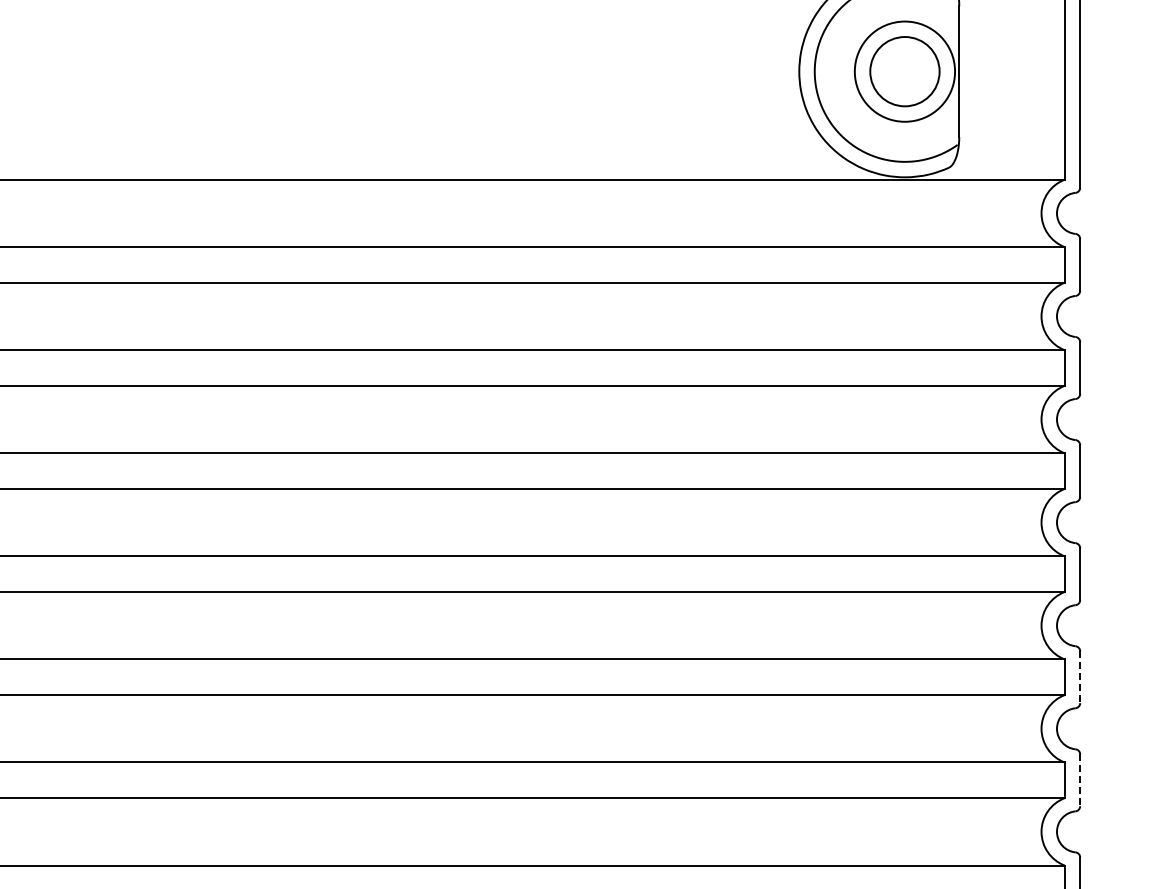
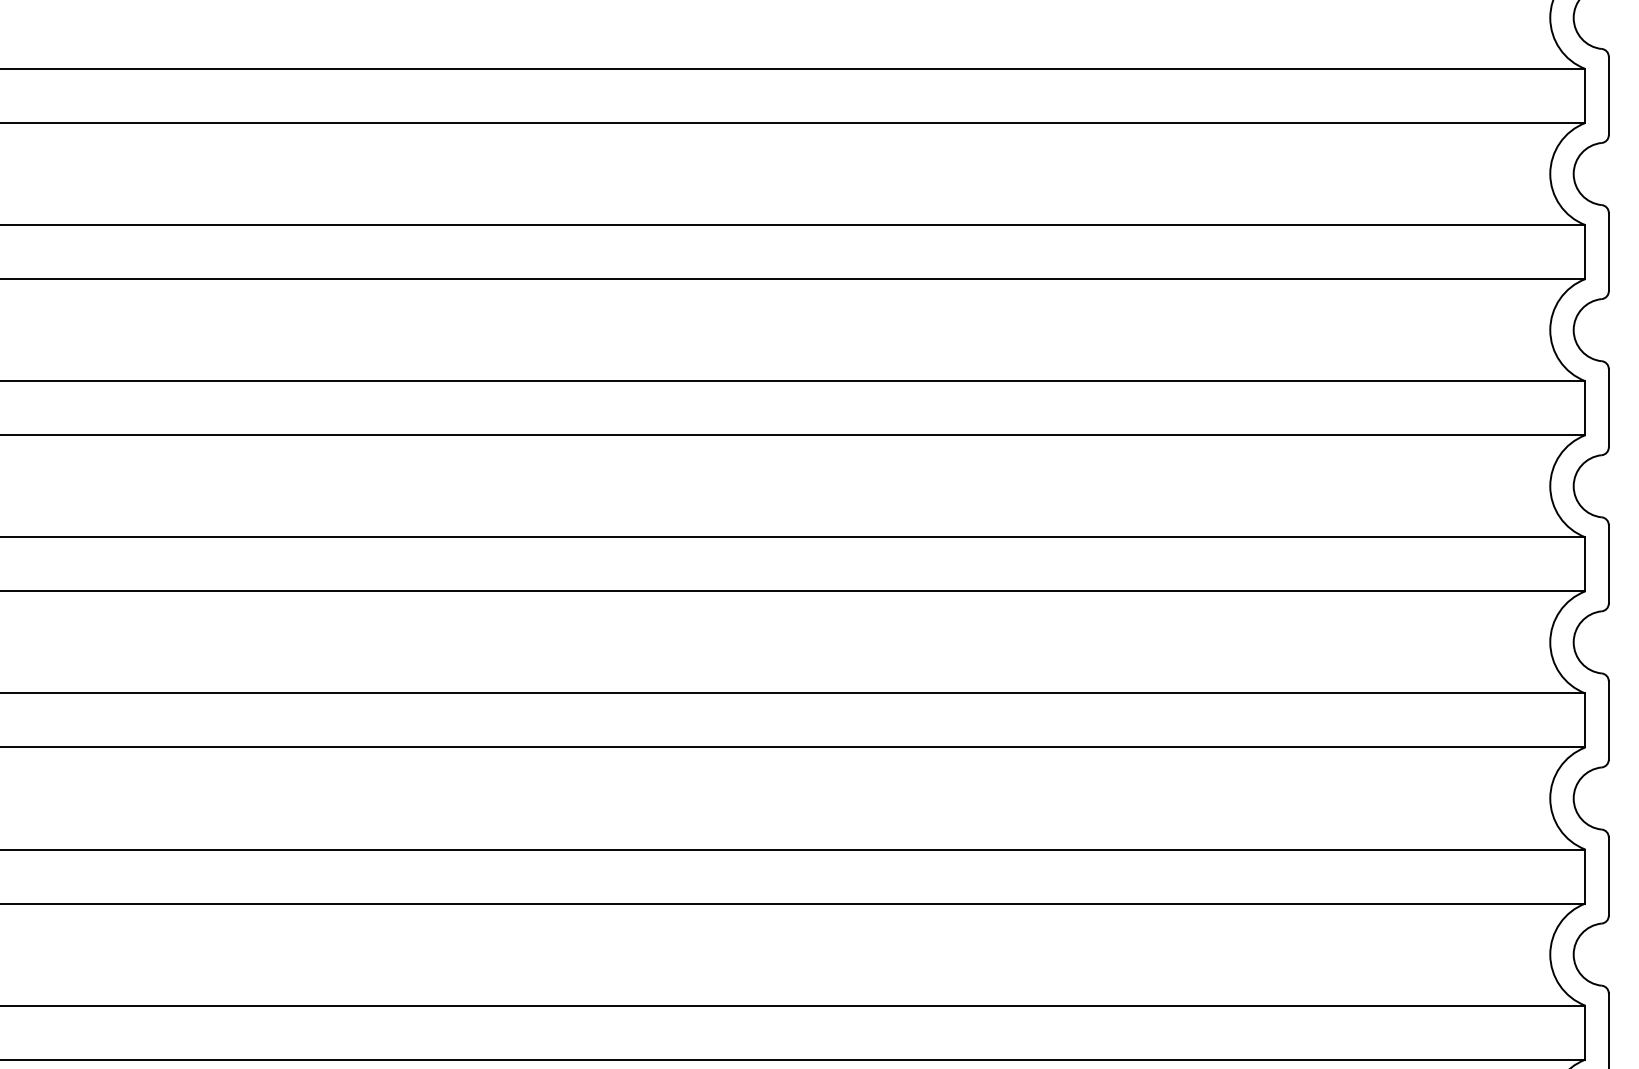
line: (1080, 677) -> (1609, 720), dashed -> solid
line: (1080, 780) -> (1609, 876), dashed -> solid

